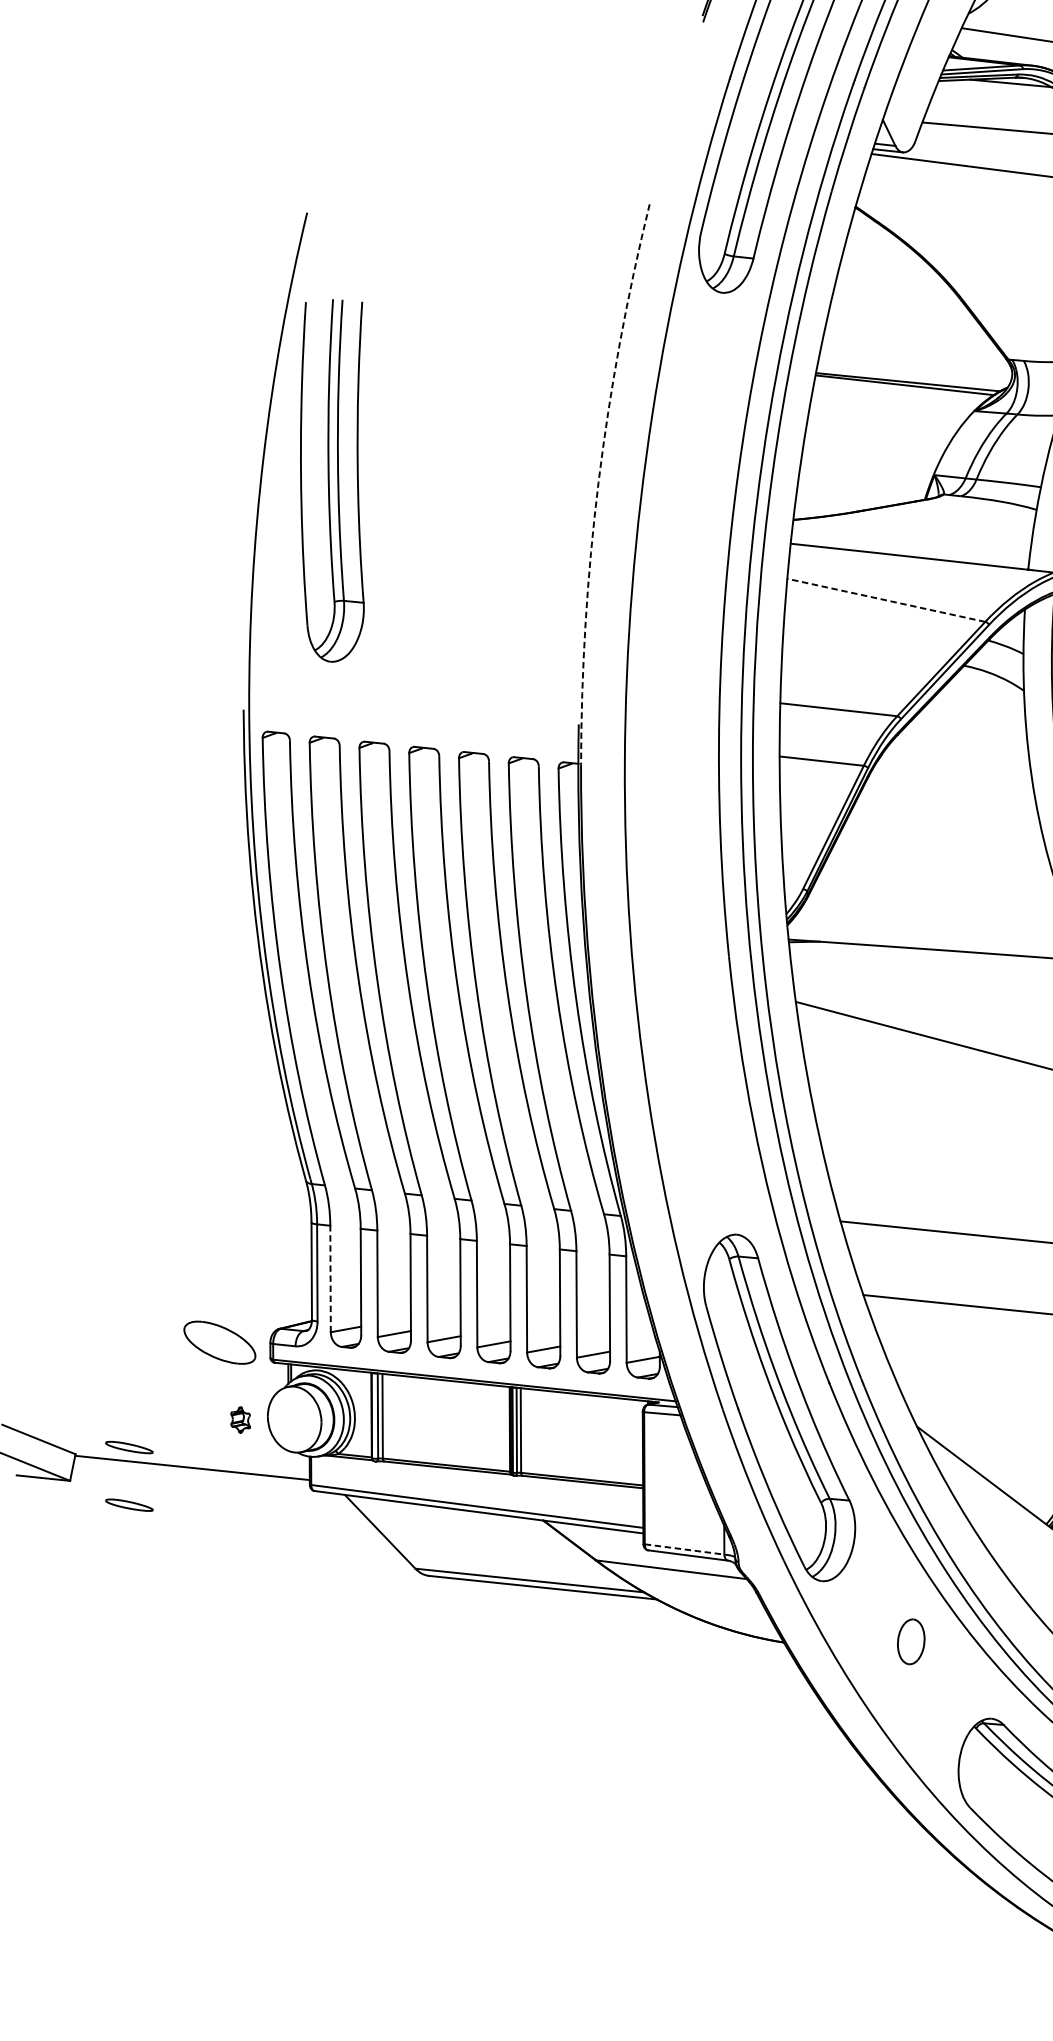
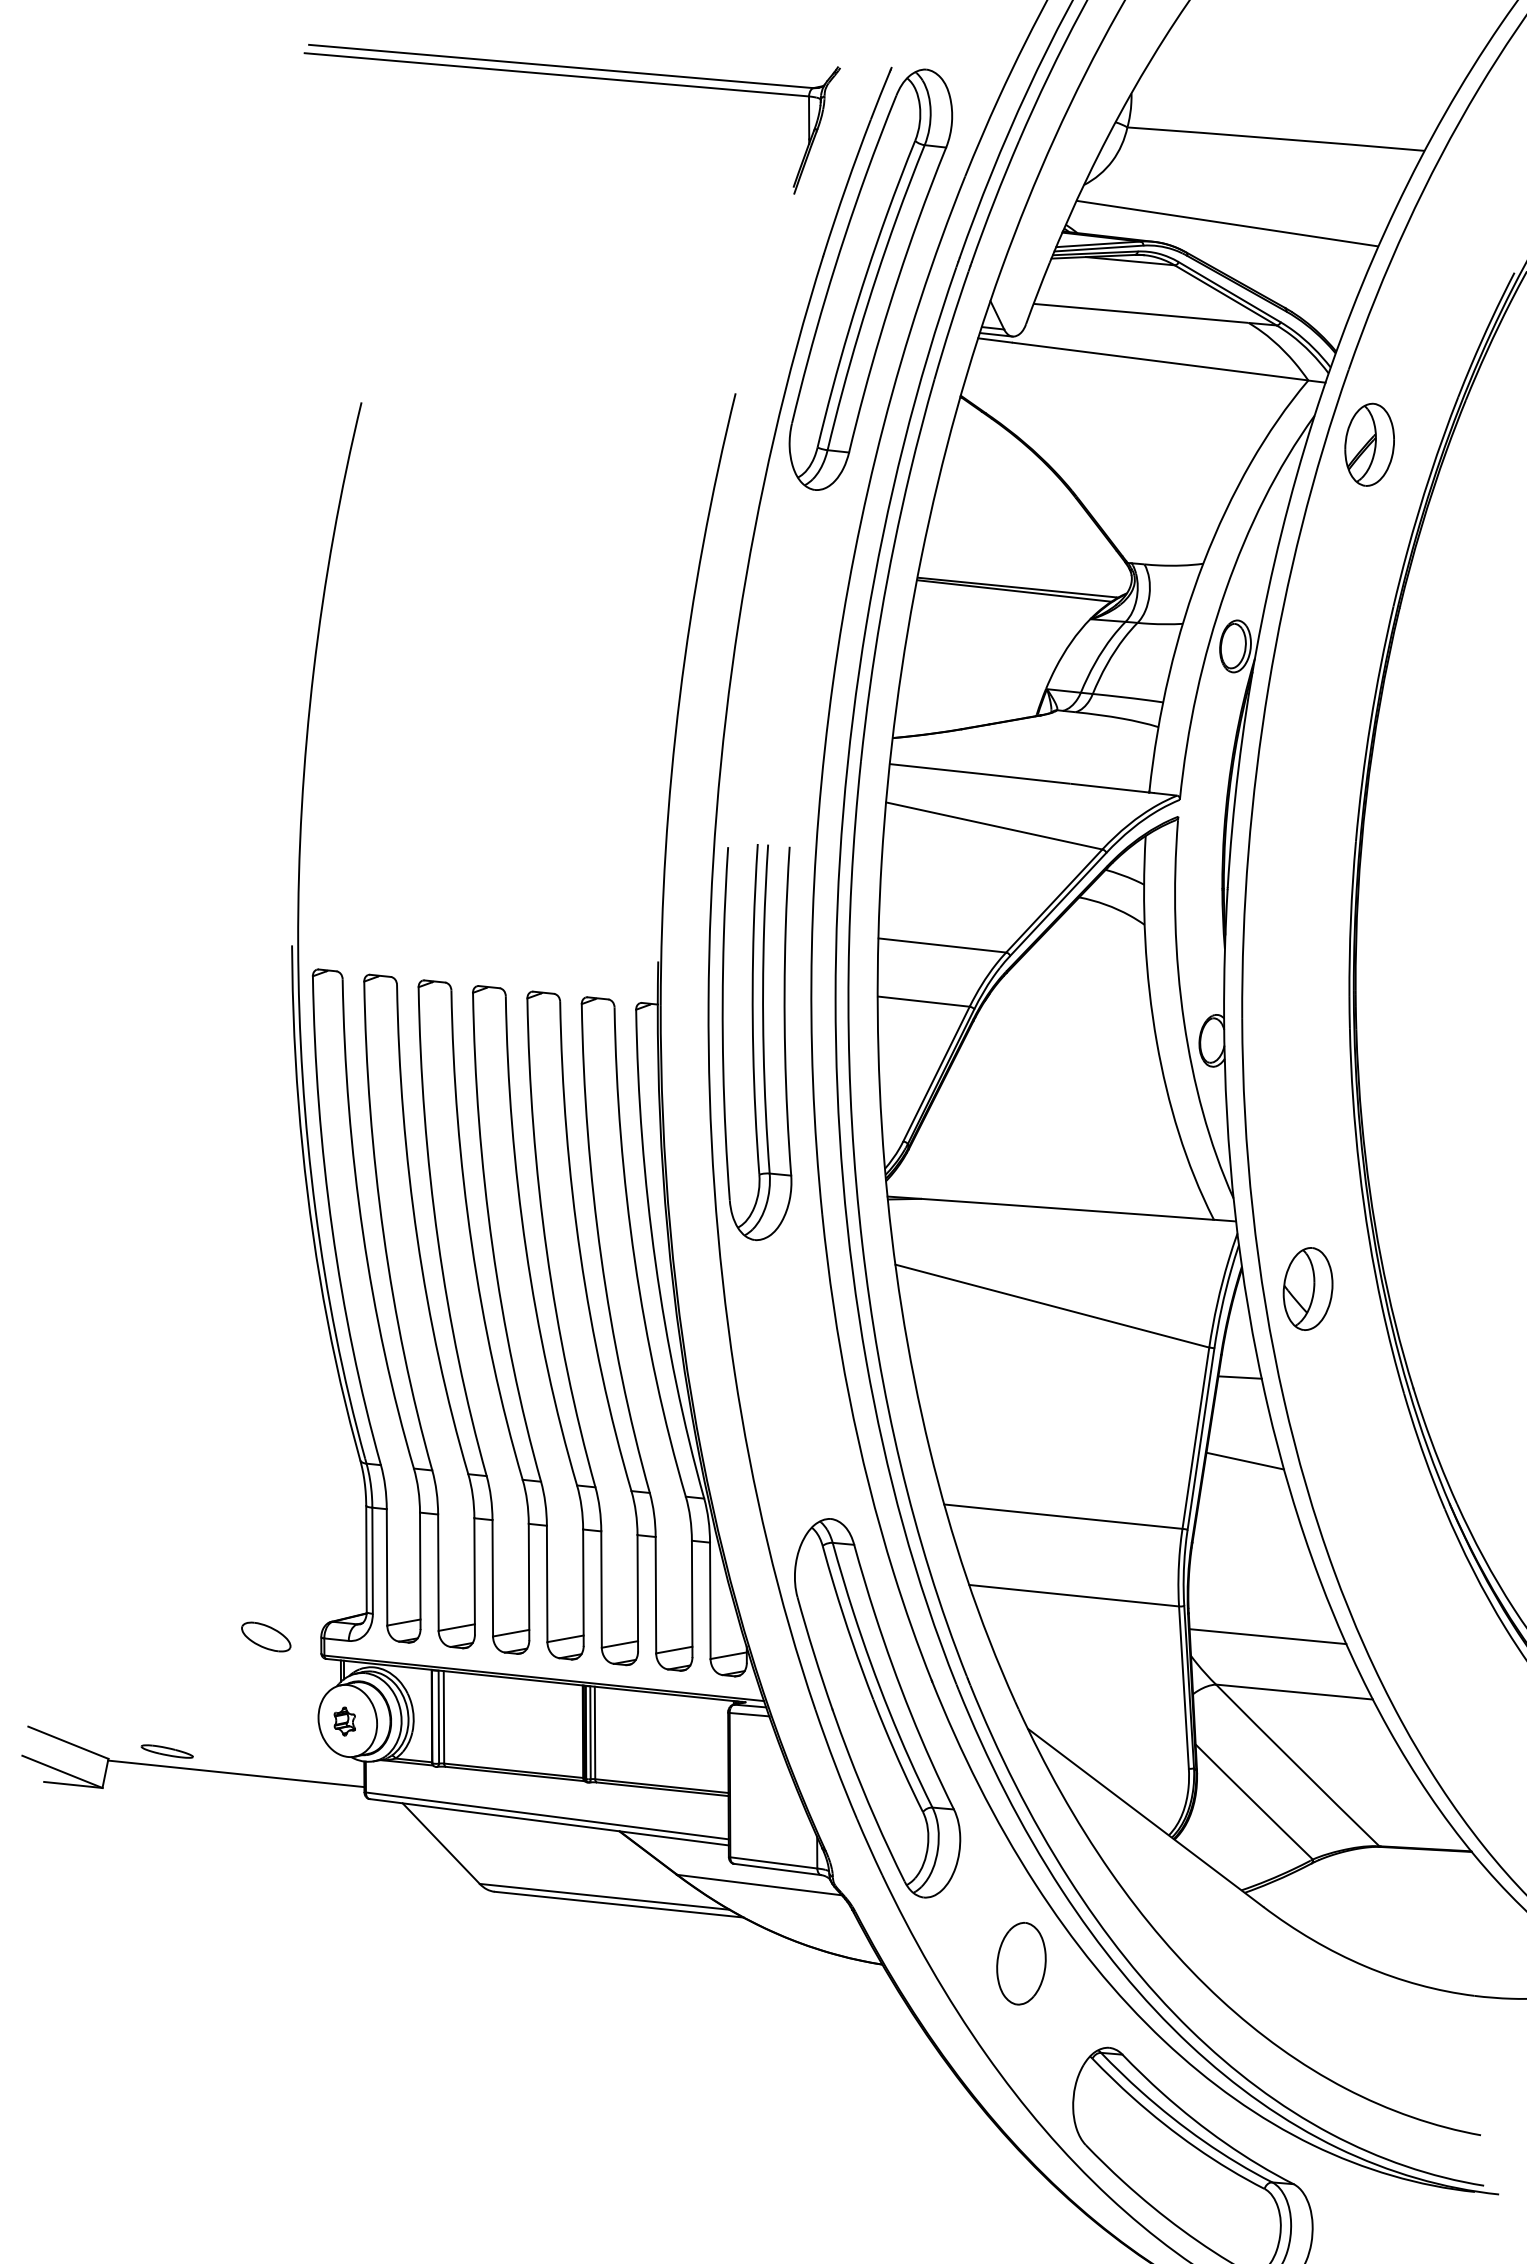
part: (331, 480) -> (756, 1042), moved
arc: (598, 481) -> (679, 696), dashed -> solid
line: (886, 599) -> (994, 825), dashed -> solid
line: (330, 1278) -> (387, 1566), dashed -> solid
part: (220, 1342) -> (266, 1636), size x0.62
part: (240, 1420) -> (344, 1721), moved
part: (128, 1505) -> (166, 1814), removed
line: (684, 1549) -> (773, 1862), dashed -> solid
part: (911, 1641) -> (1021, 1963), size x1.67

